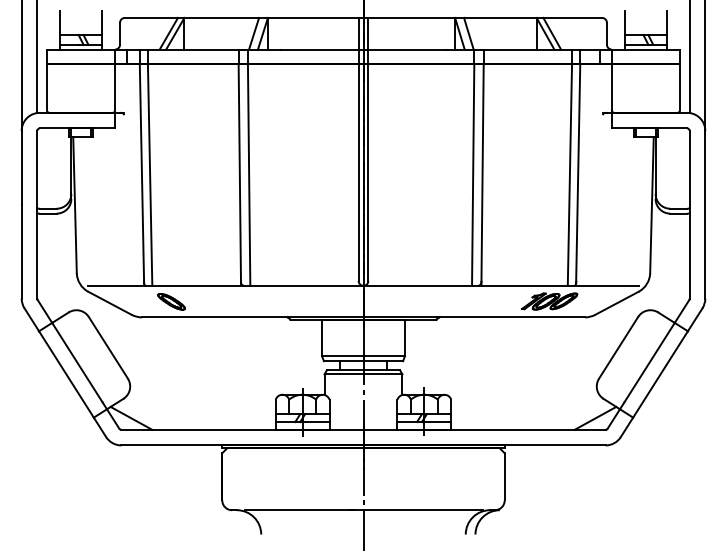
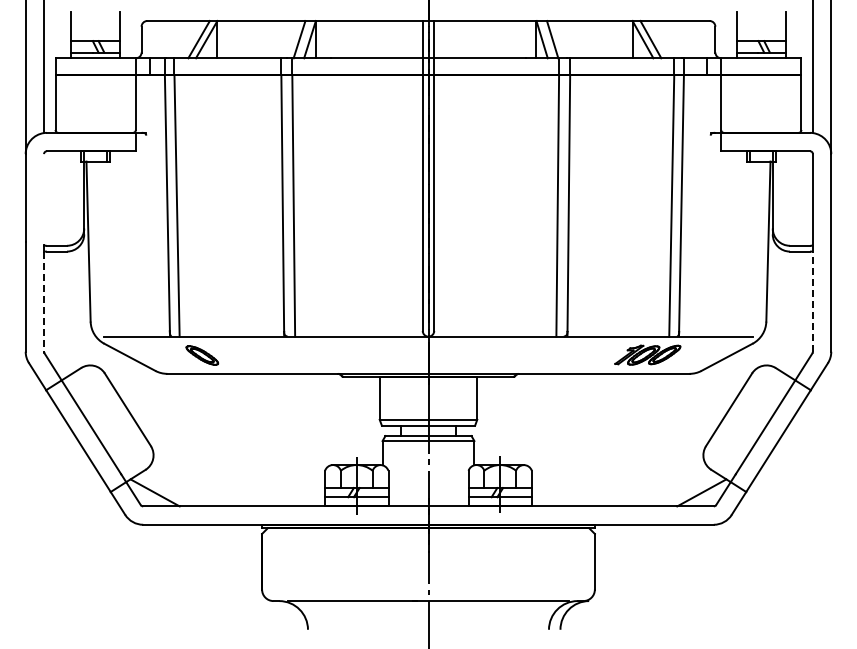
line: (37, 169) -> (44, 199), removed
line: (689, 253) -> (812, 298), solid -> dashed
line: (37, 256) -> (44, 302), solid -> dashed

